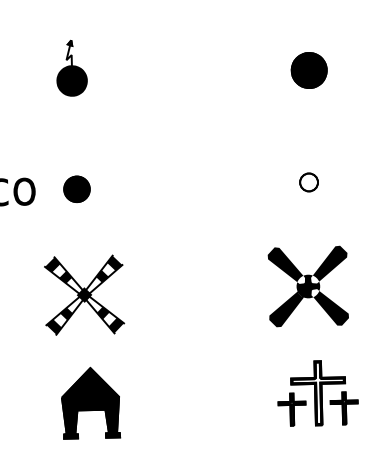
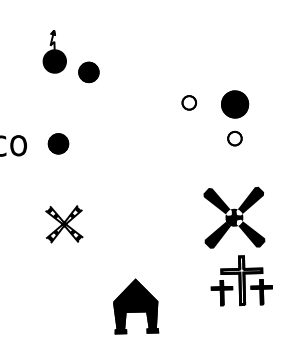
part: (308, 70) -> (234, 104), moved
part: (116, 94) -> (88, 71), added
part: (248, 135) -> (188, 102), added
part: (84, 294) -> (64, 223), size x0.6
part: (317, 393) -> (241, 280), moved
part: (91, 402) -> (136, 305), moved

